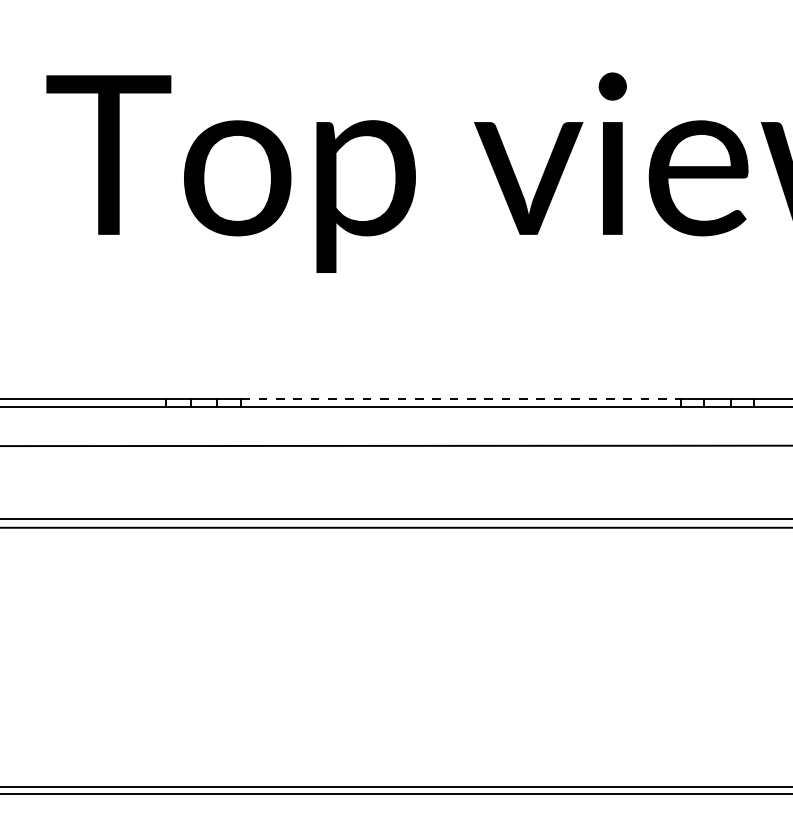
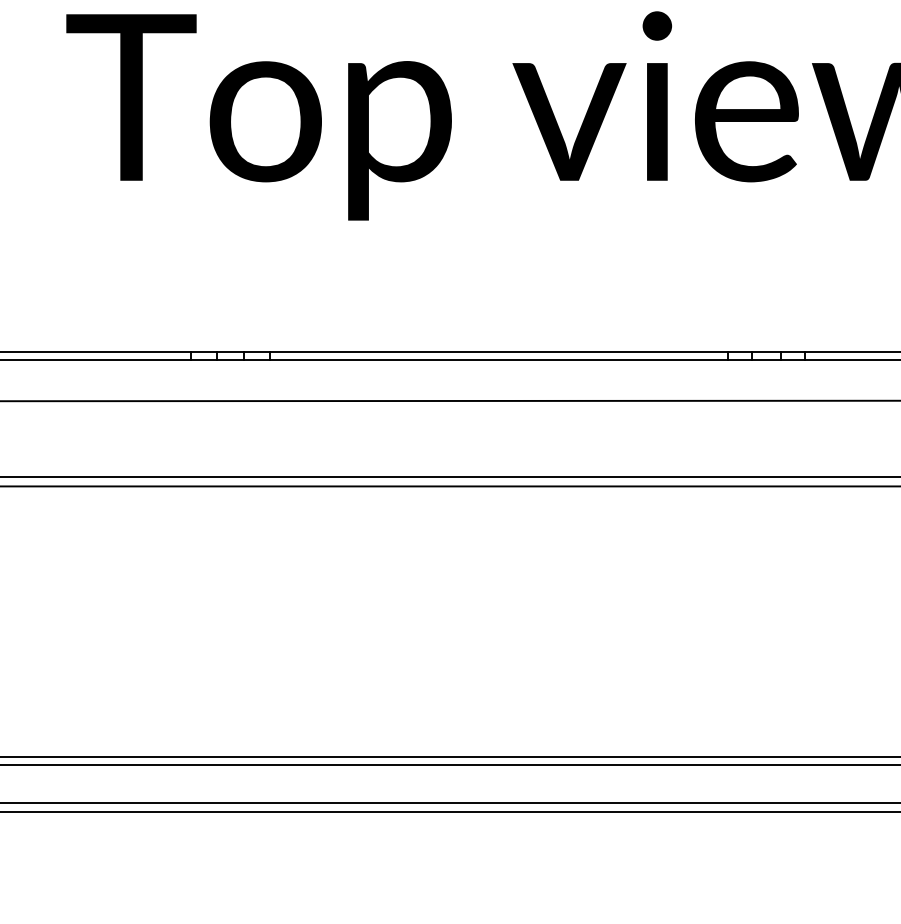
line: (461, 399) -> (499, 352), dashed -> solid

